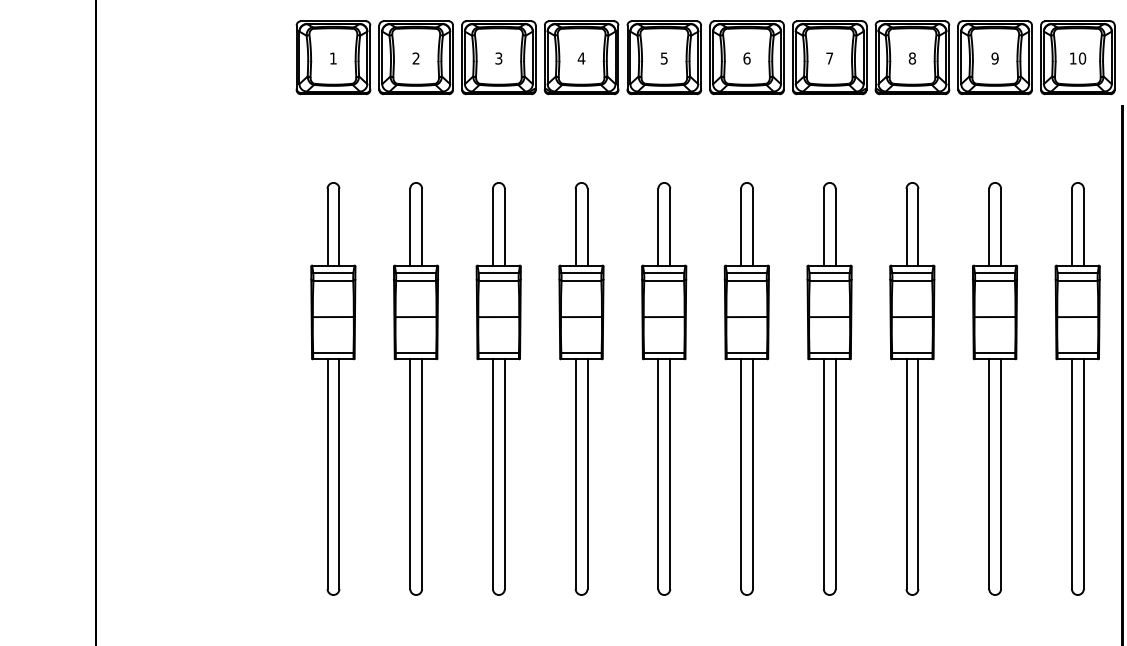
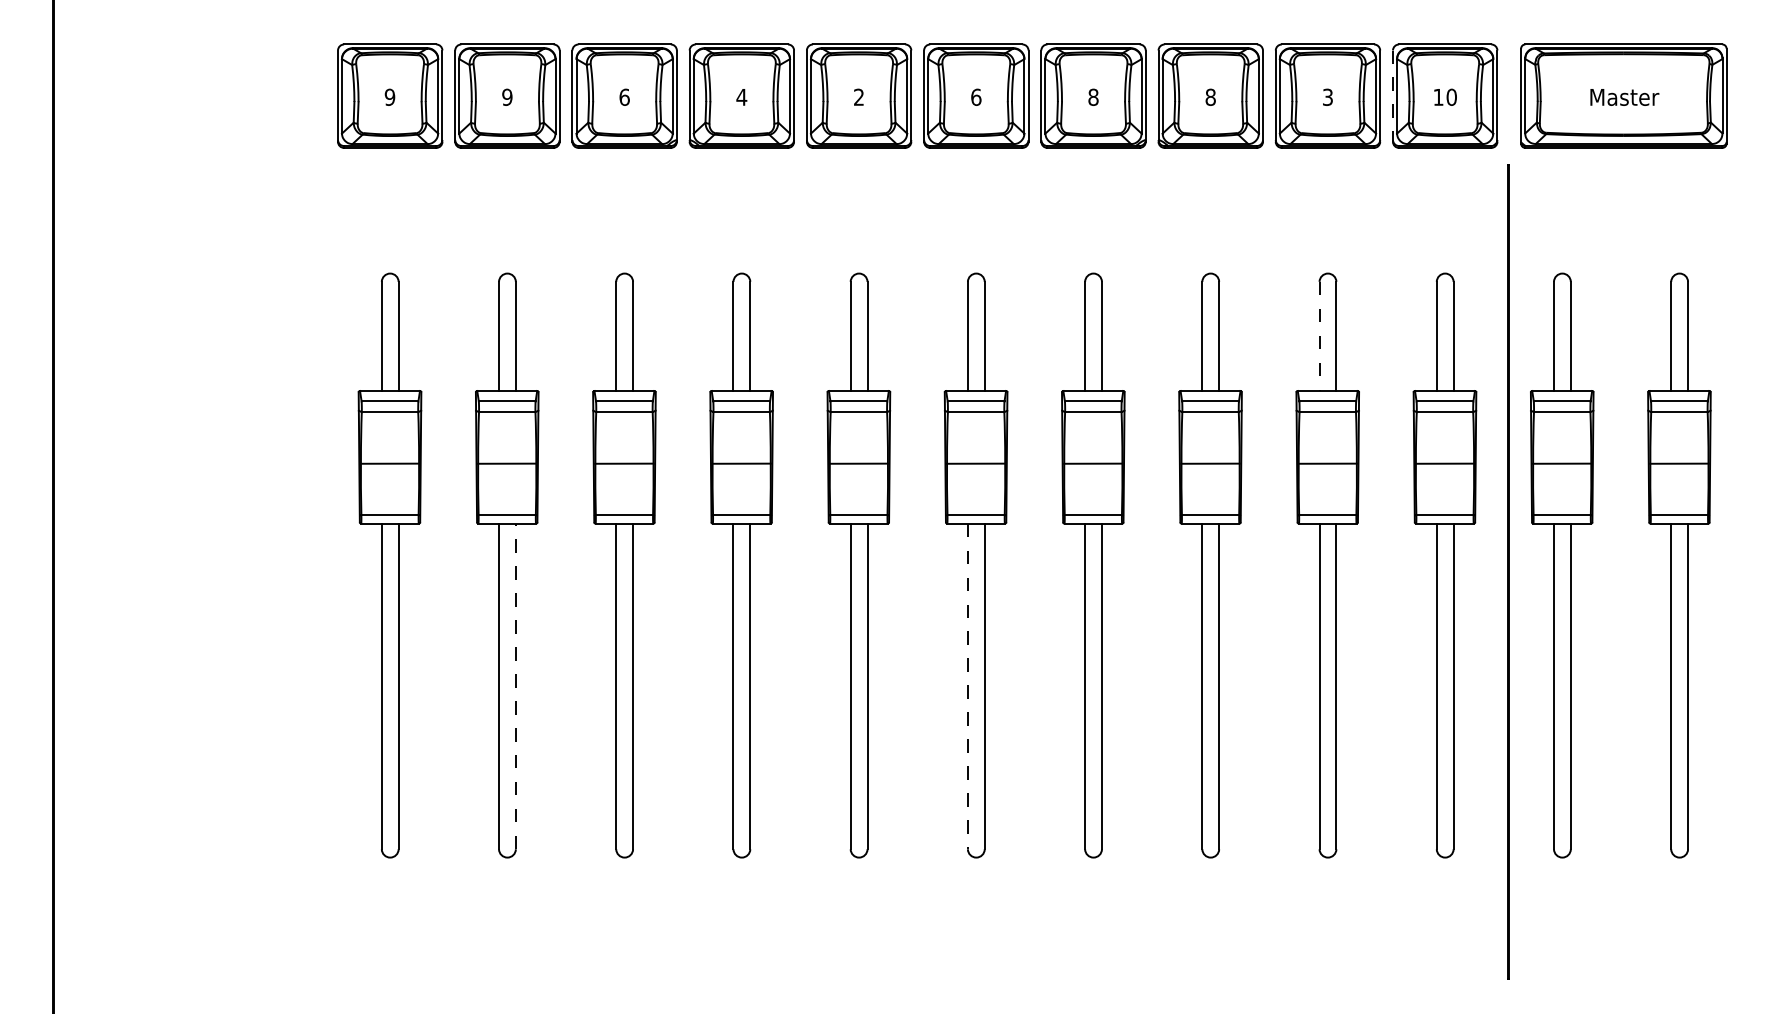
text: (332, 57) -> (389, 96), 1 -> 9
text: (416, 57) -> (507, 96), 2 -> 9
text: (498, 57) -> (624, 96), 3 -> 6
text: (663, 57) -> (858, 96), 5 -> 2
text: (829, 57) -> (1093, 96), 7 -> 8
text: (994, 57) -> (1327, 96), 9 -> 3
line: (1040, 57) -> (1392, 96), solid -> dashed
line: (989, 227) -> (1319, 336), solid -> dashed
line: (421, 474) -> (515, 686), solid -> dashed
line: (740, 474) -> (967, 686), solid -> dashed

